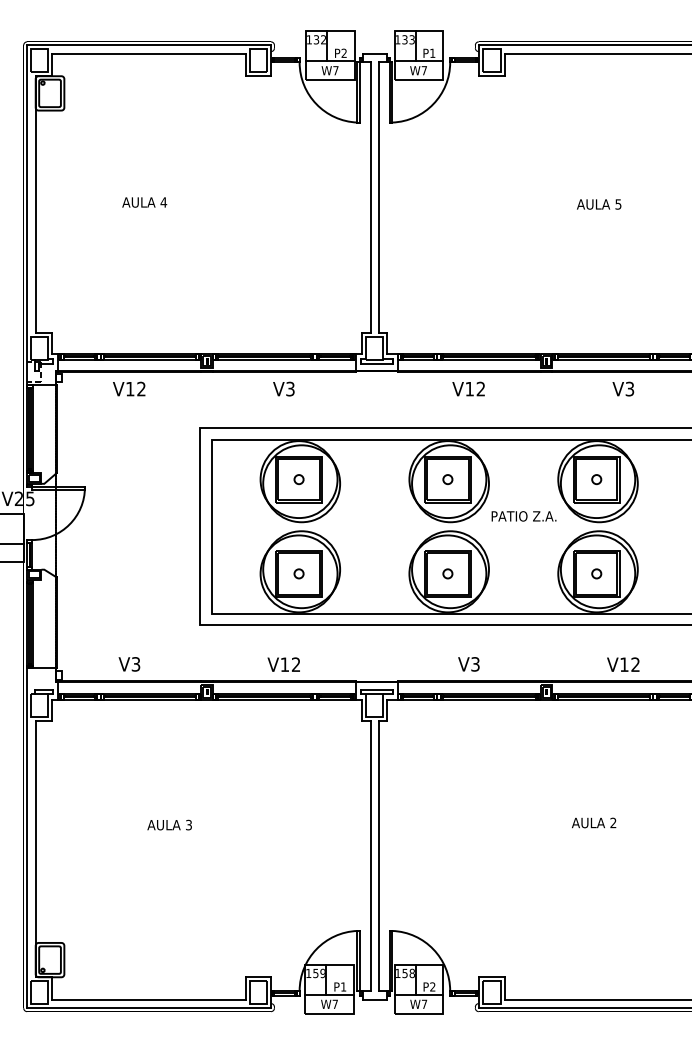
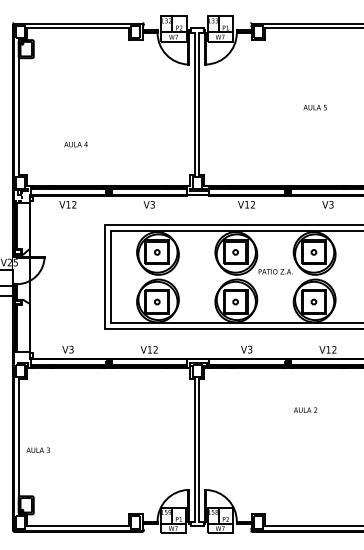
text: (143, 202) -> (75, 144), moved
text: (593, 821) -> (305, 409), moved
text: (168, 823) -> (37, 449), moved

